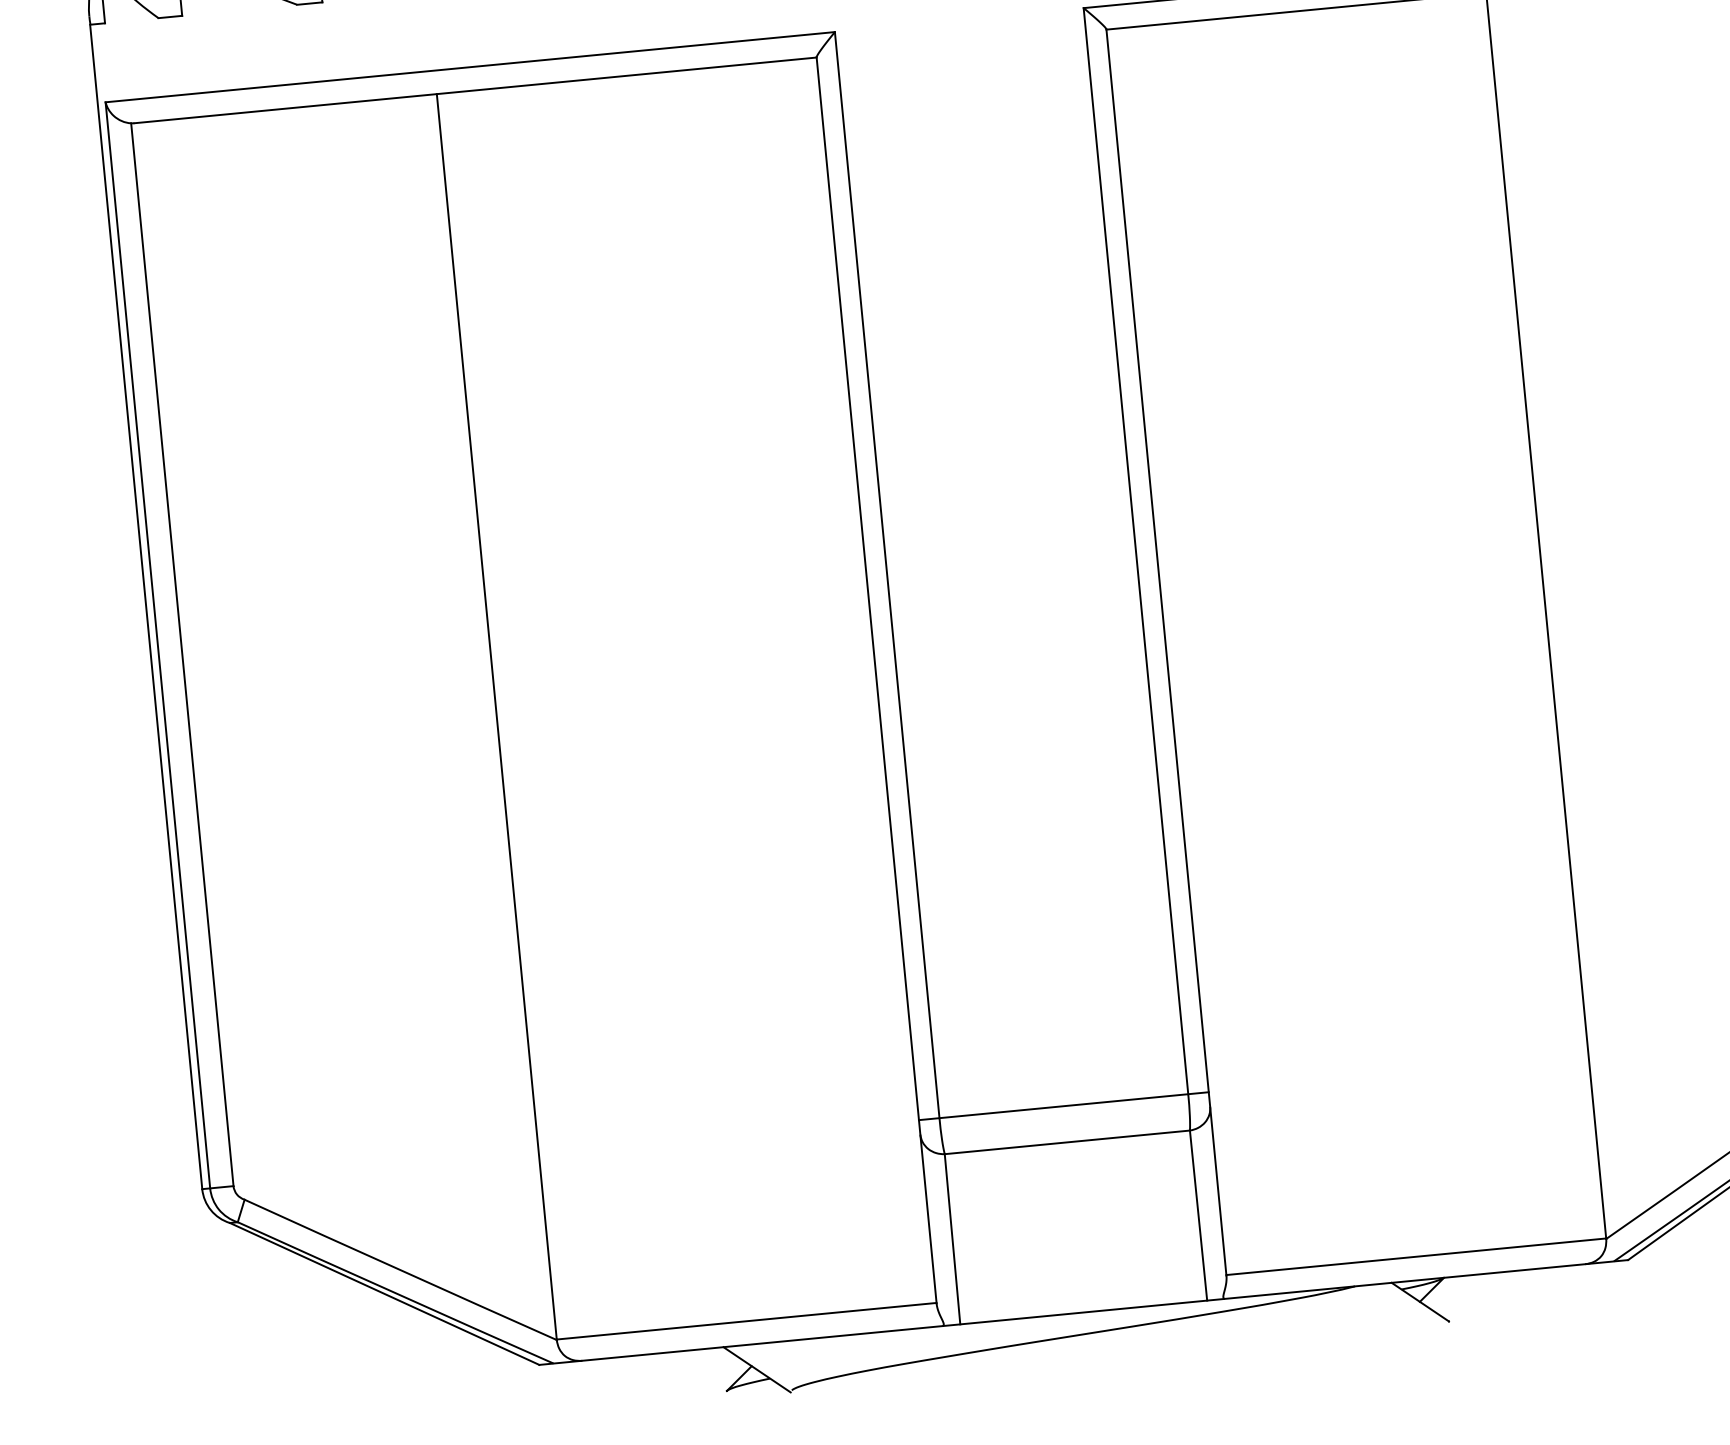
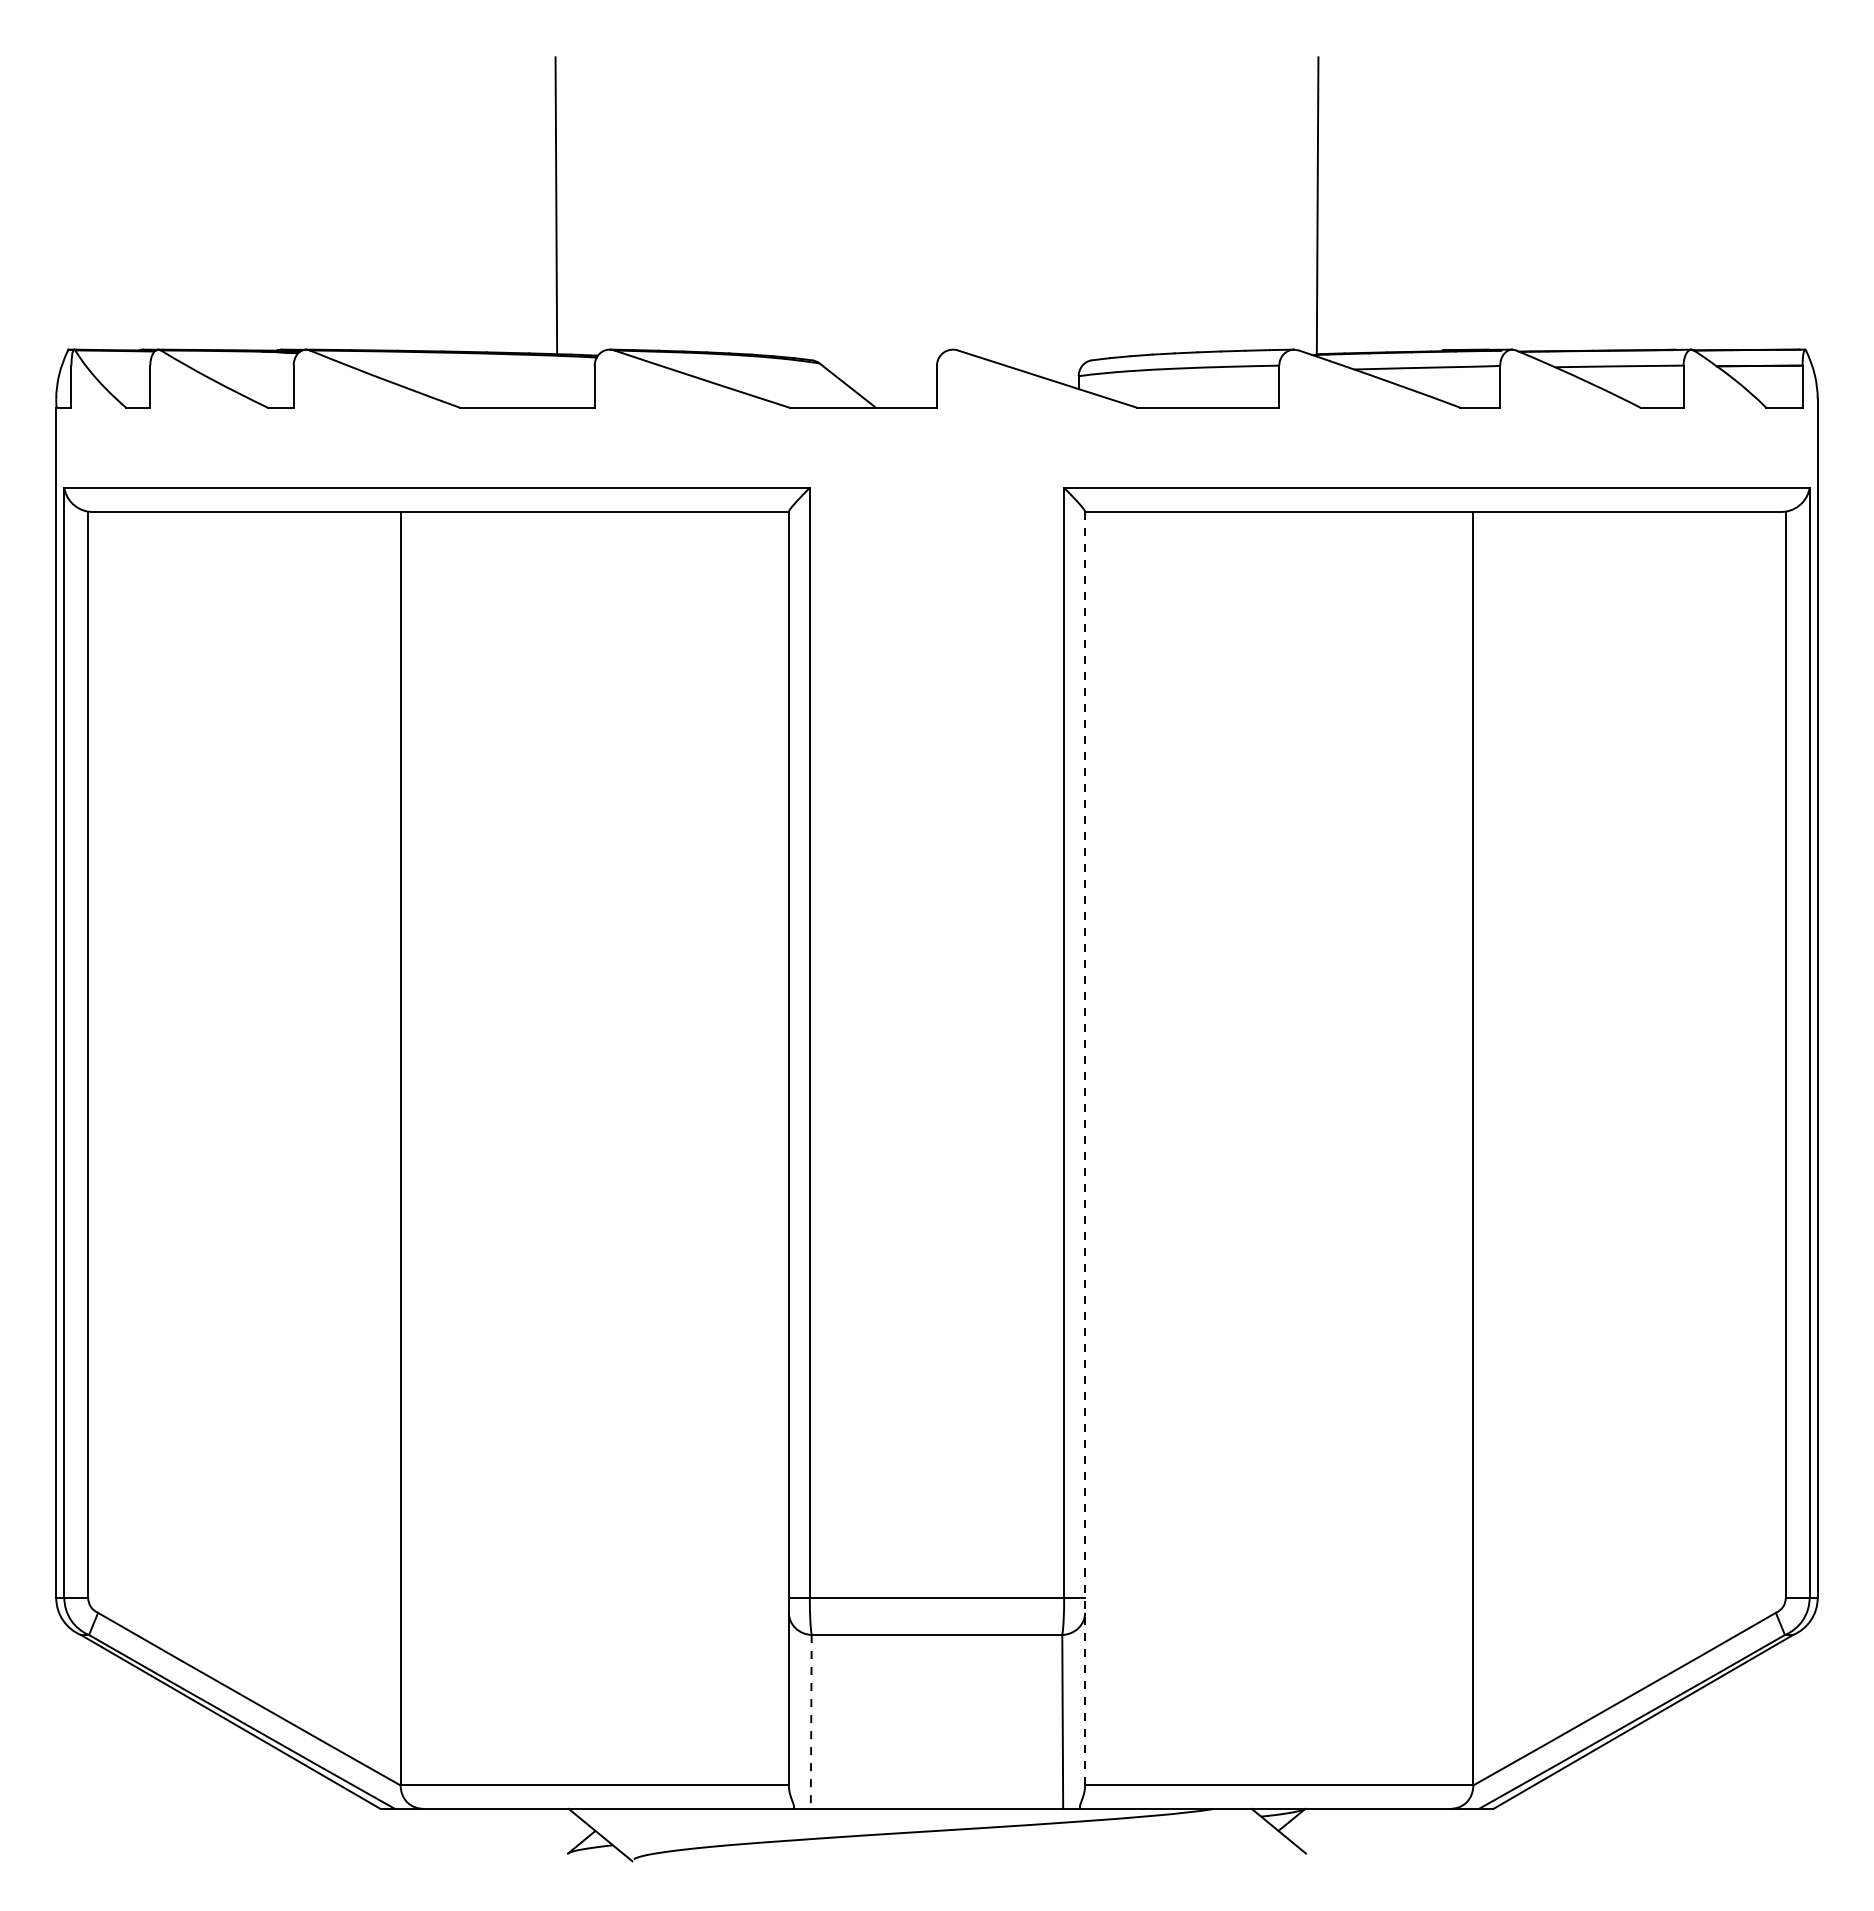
line: (1166, 652) -> (1085, 1148), solid -> dashed
line: (952, 1238) -> (811, 1721), solid -> dashed

